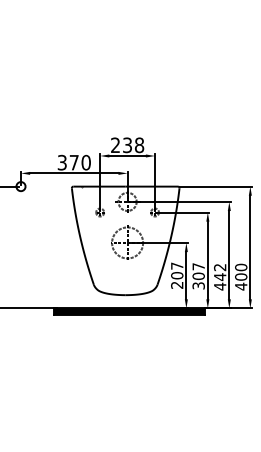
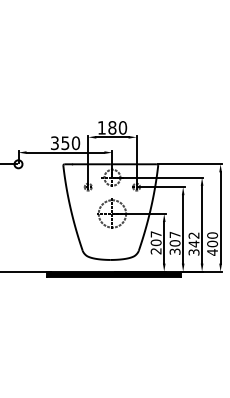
text: (127, 145) -> (112, 128), 238 -> 180
text: (73, 162) -> (64, 143), 370 -> 350
text: (220, 286) -> (194, 252), 442 -> 342

